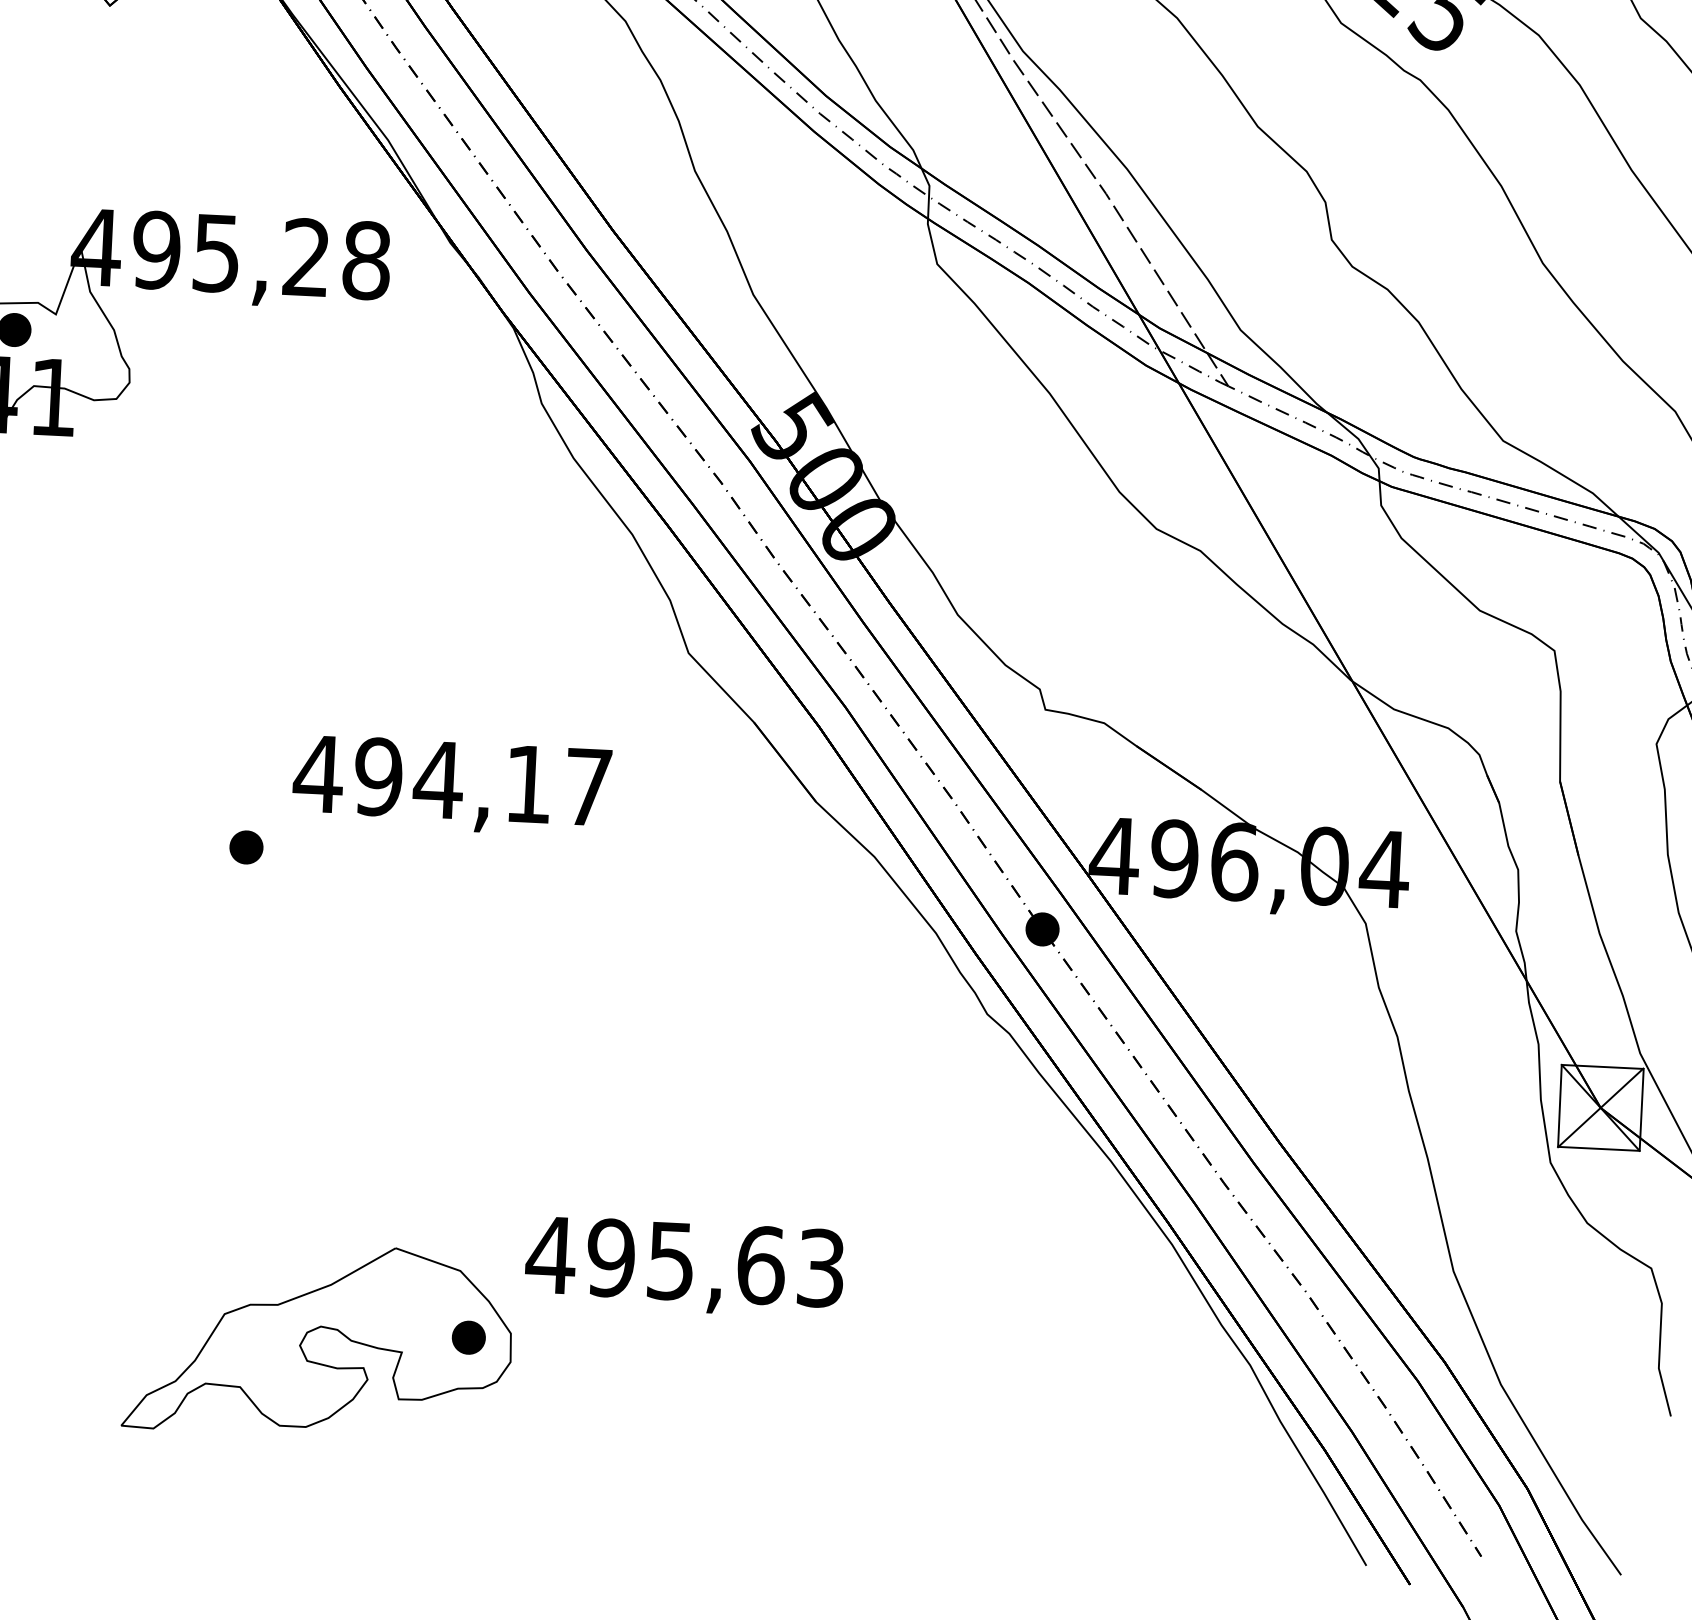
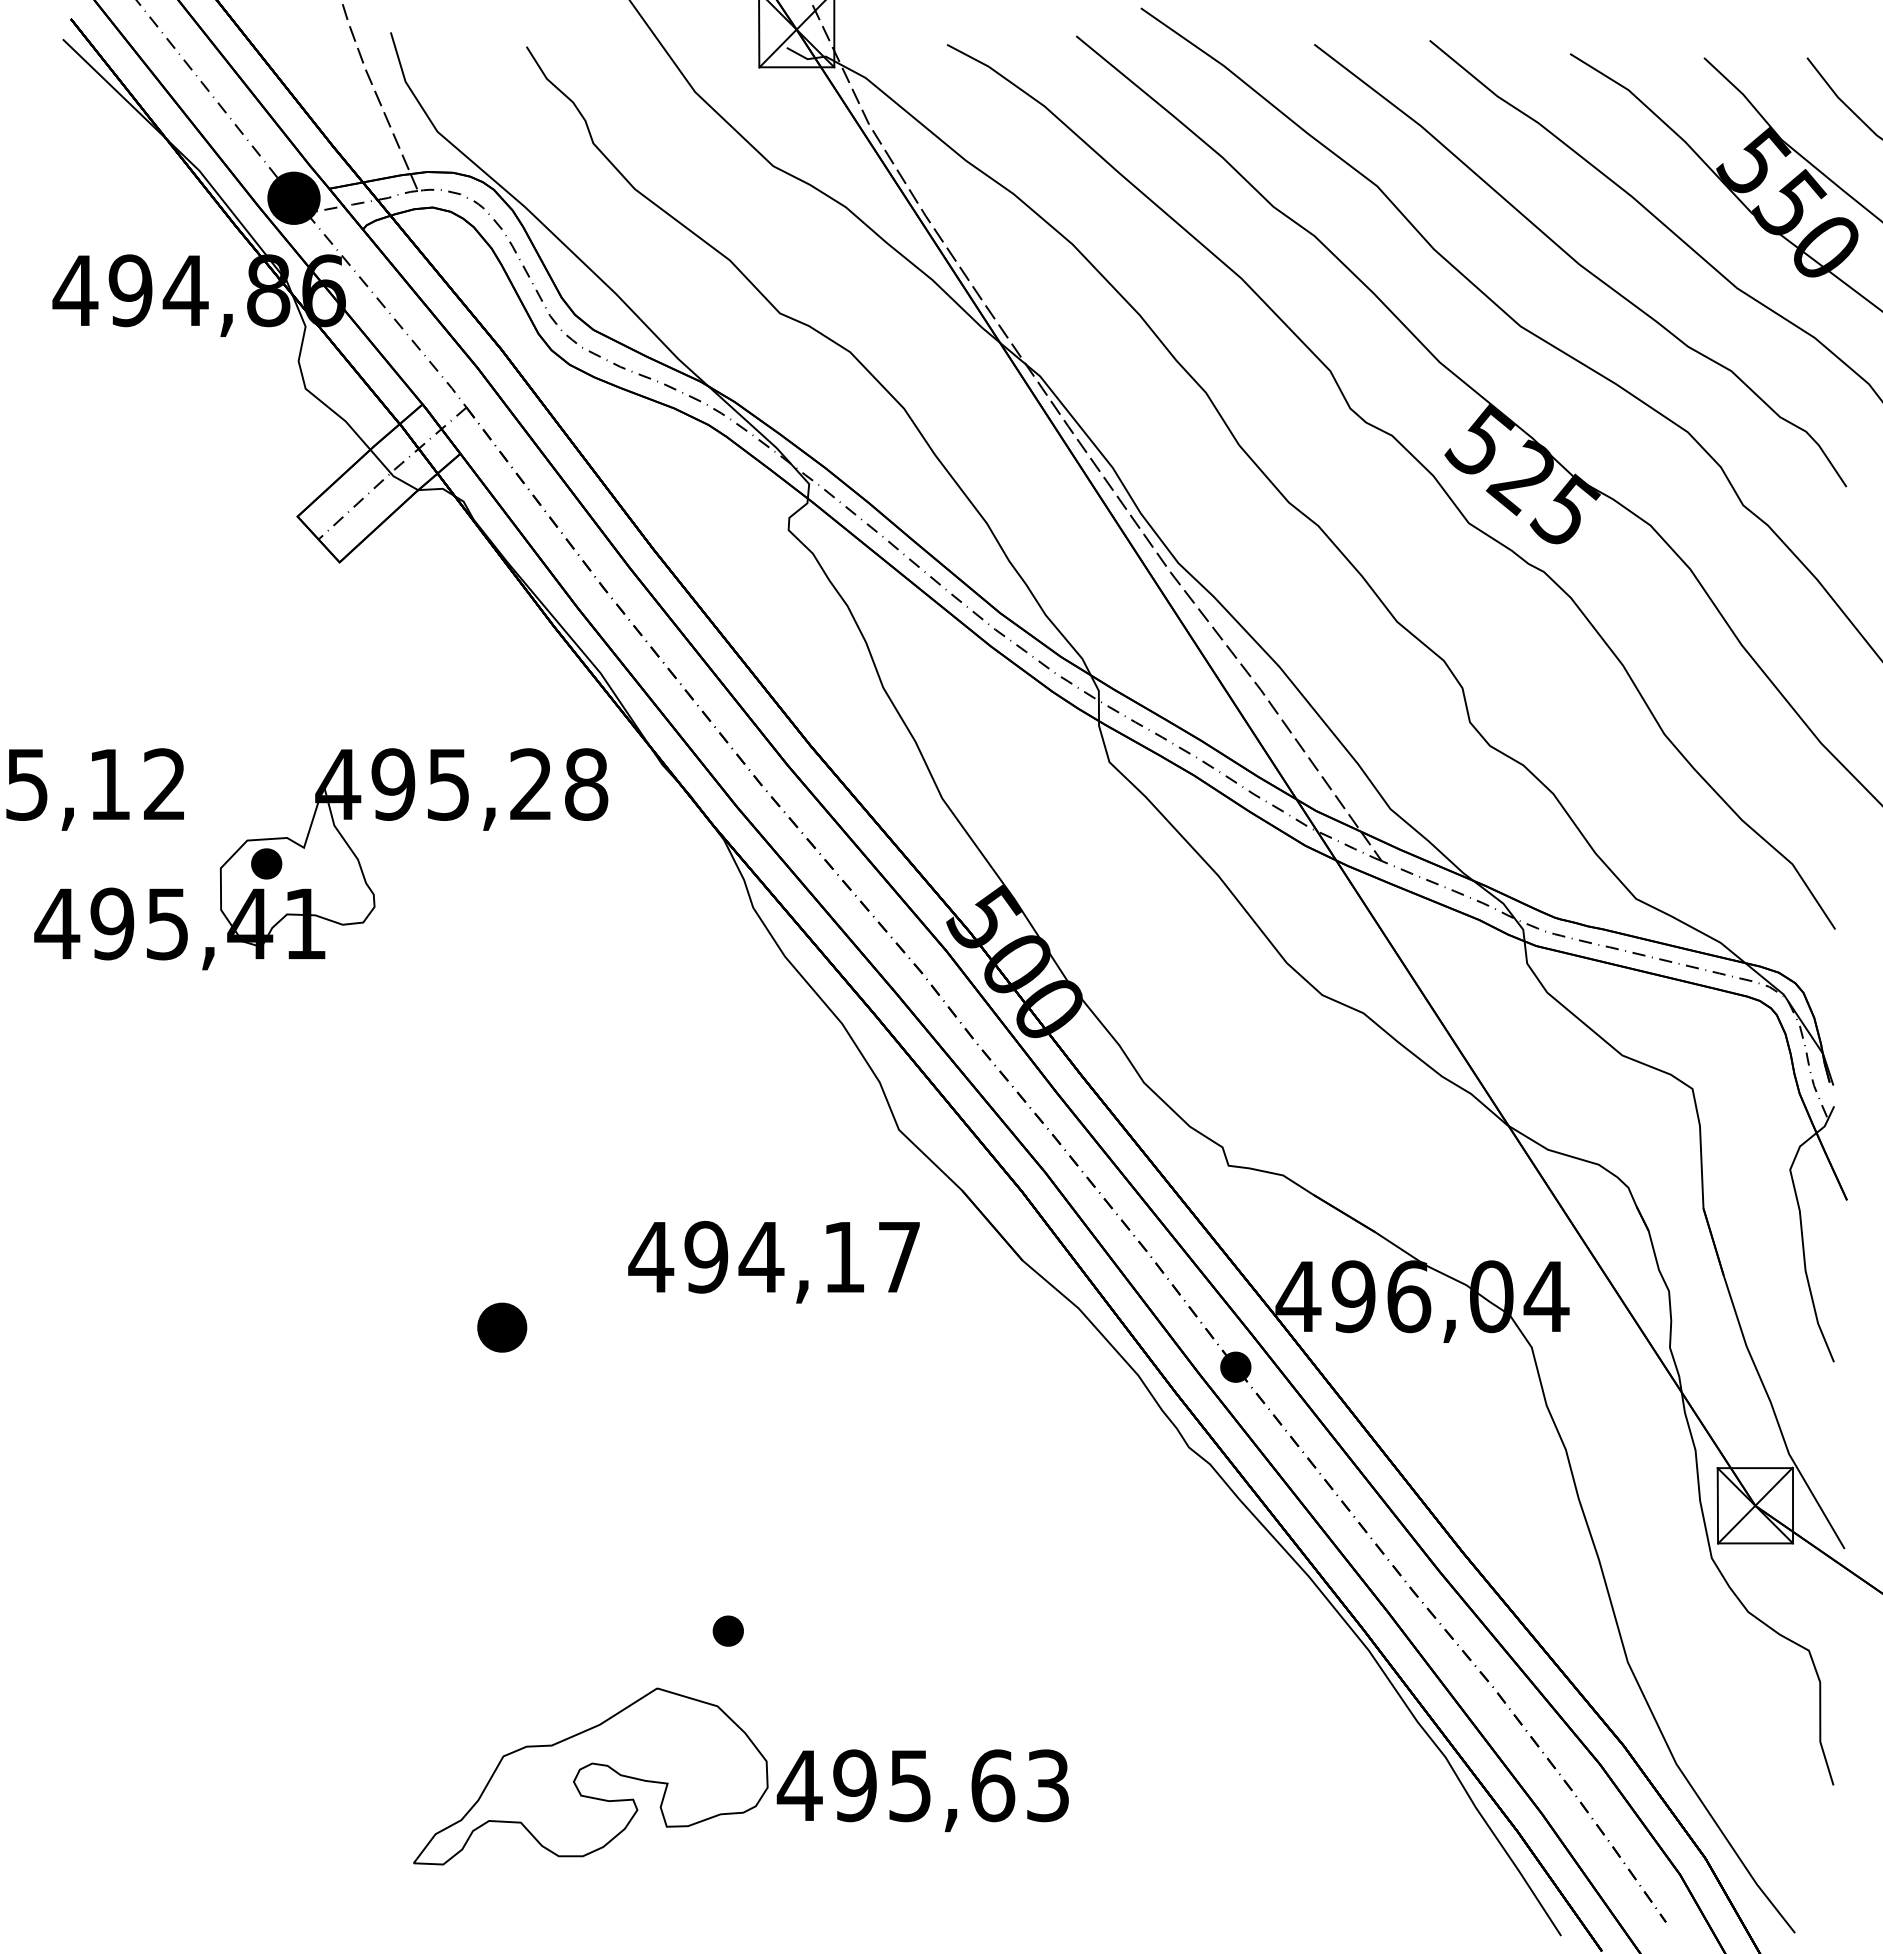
text: (451, 786) -> (773, 1262), moved
part: (246, 847) -> (502, 1327), size x1.6
text: (684, 1266) -> (922, 1790), moved
part: (468, 1336) -> (727, 1630), moved

